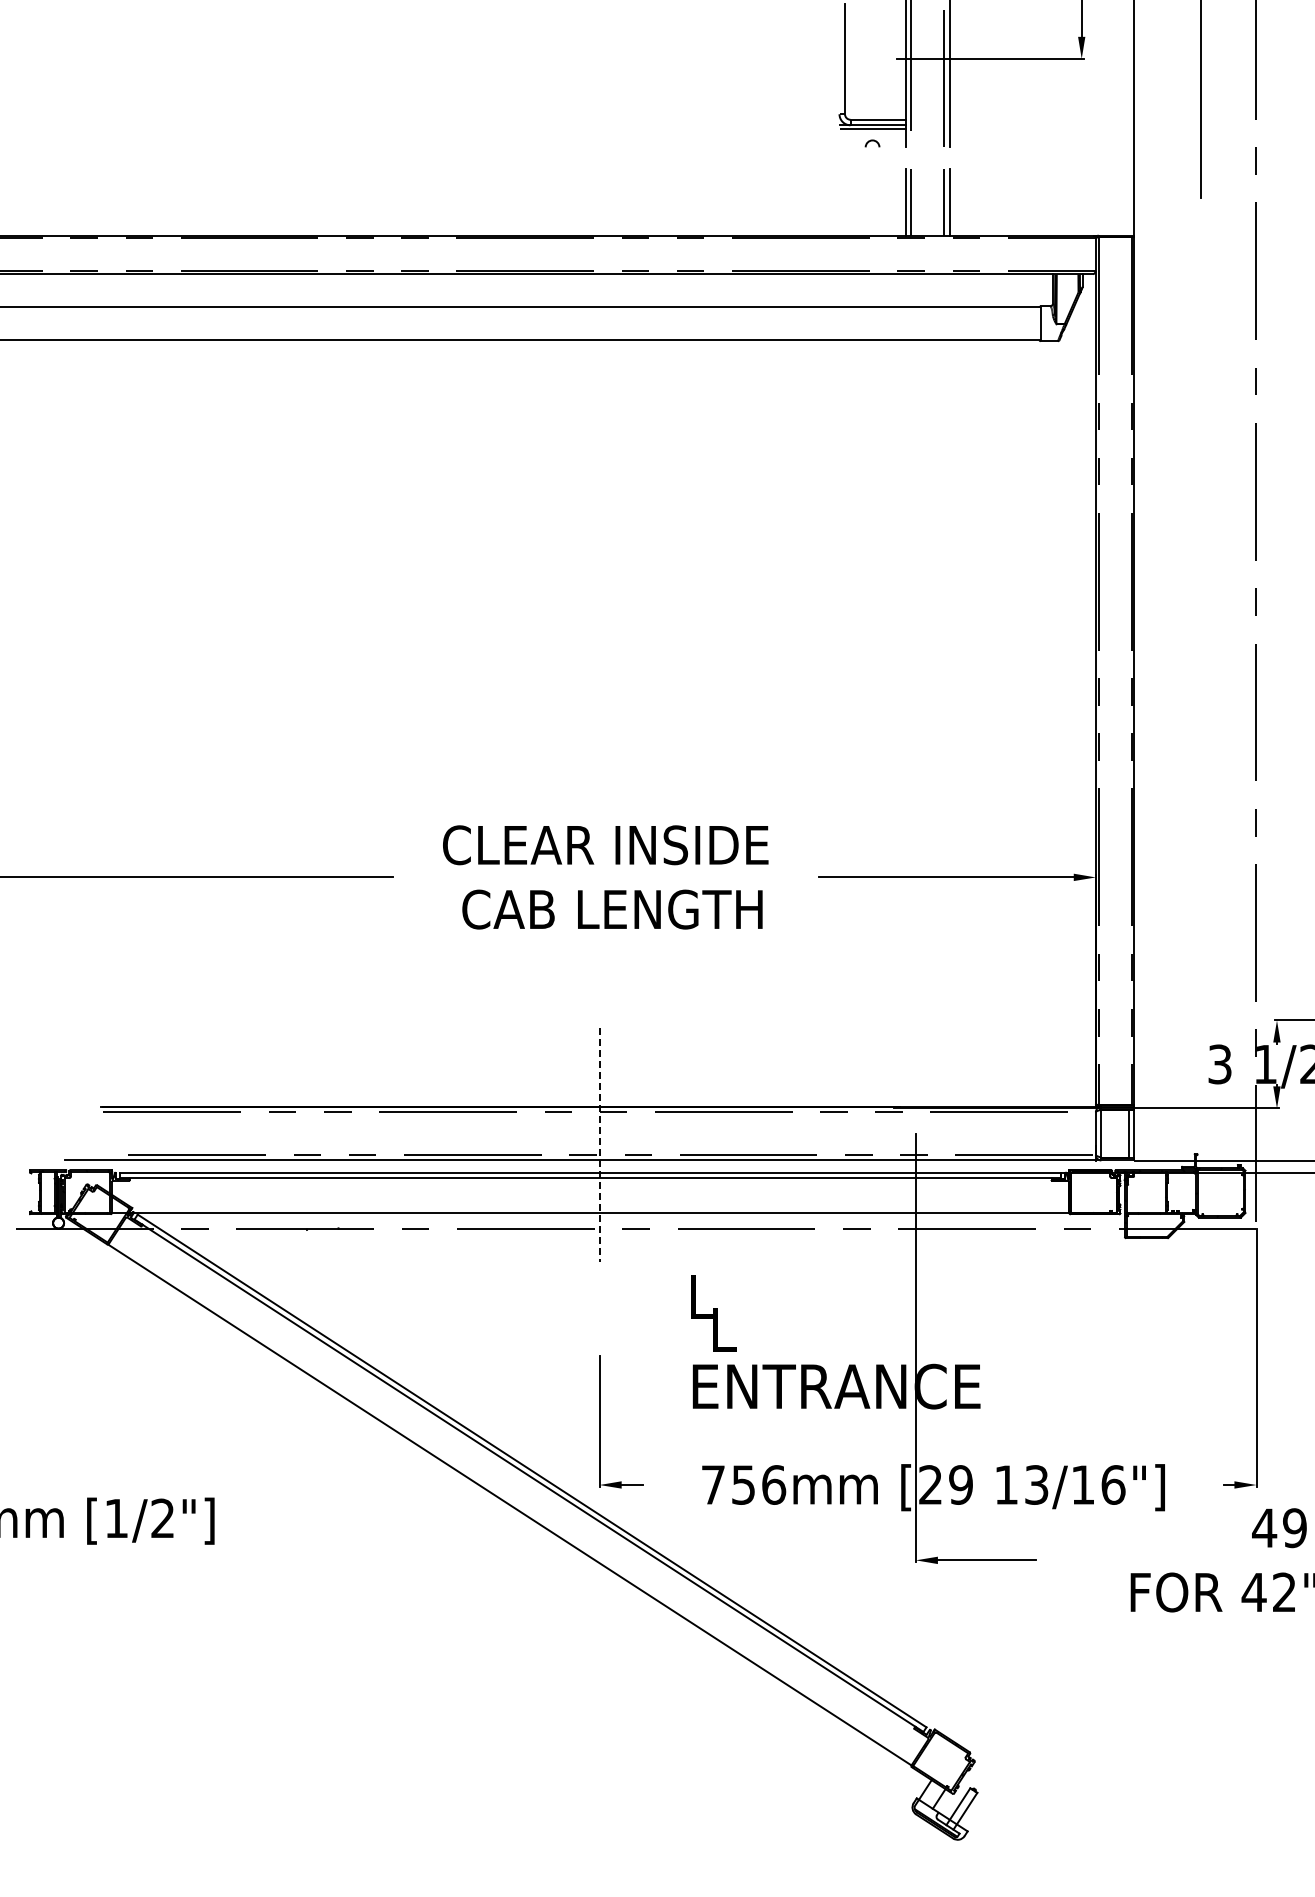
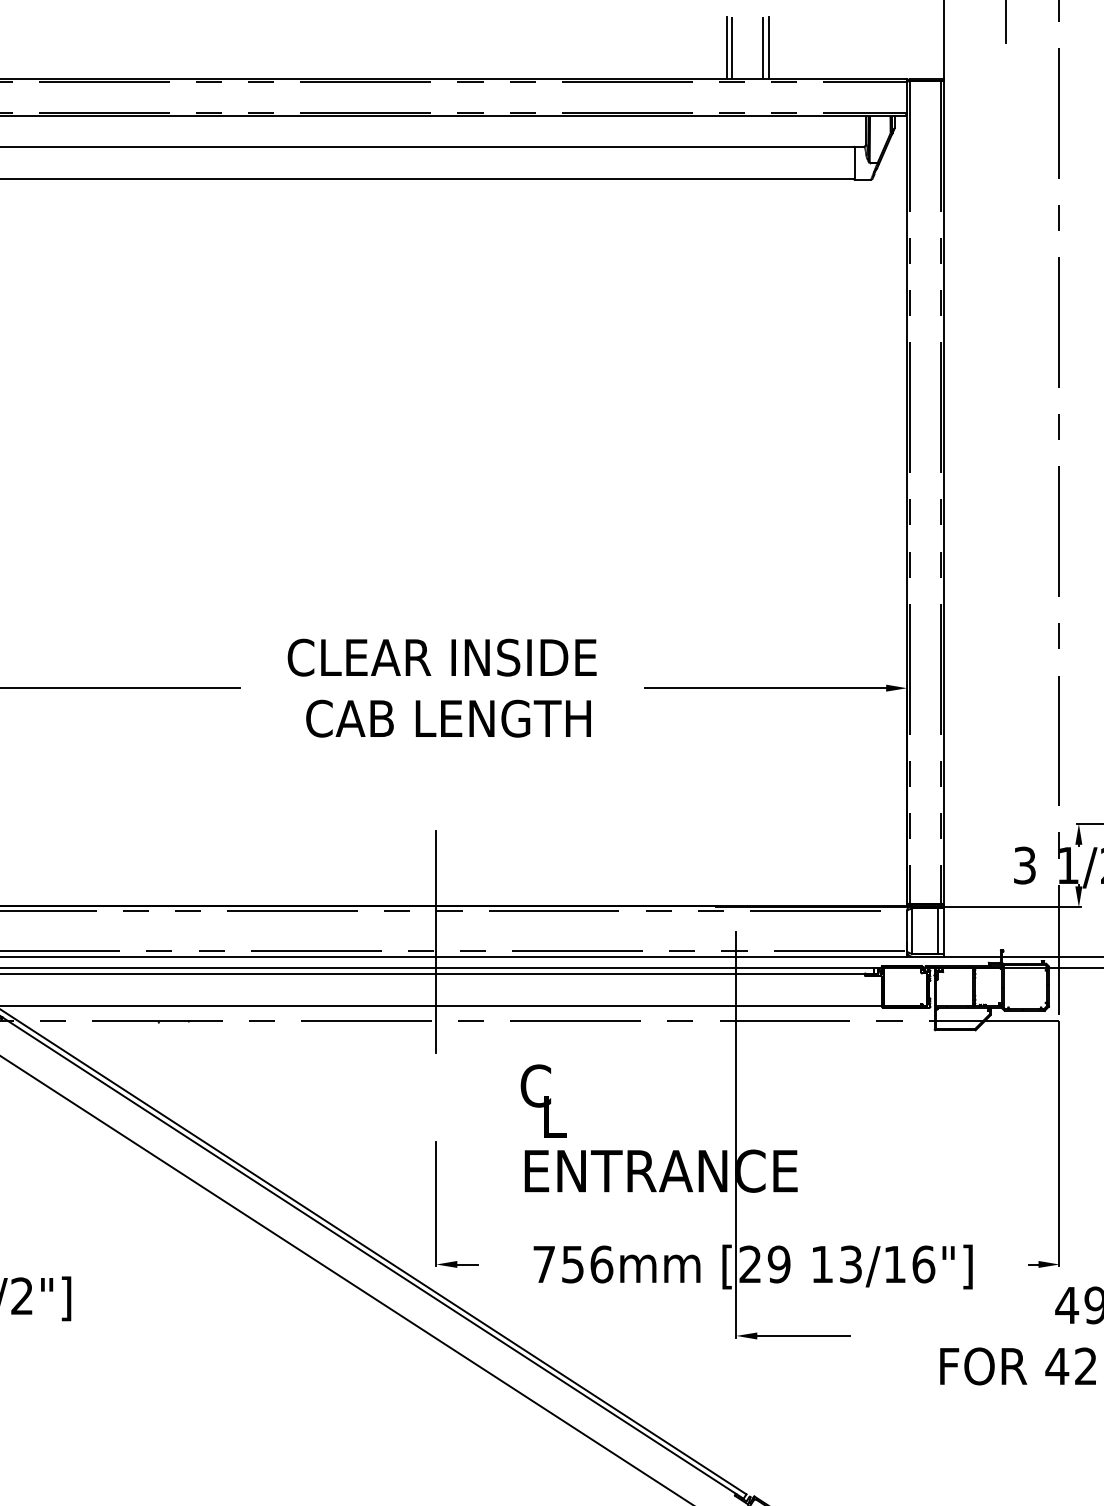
line: (599, 1145) -> (436, 942), dashed -> solid
text: (704, 1296) -> (535, 1085), L -> C

